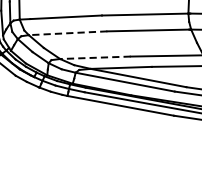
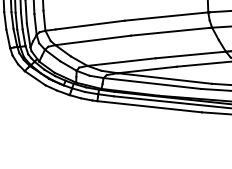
line: (67, 33) -> (92, 40), dashed -> solid
line: (95, 58) -> (121, 62), dashed -> solid

